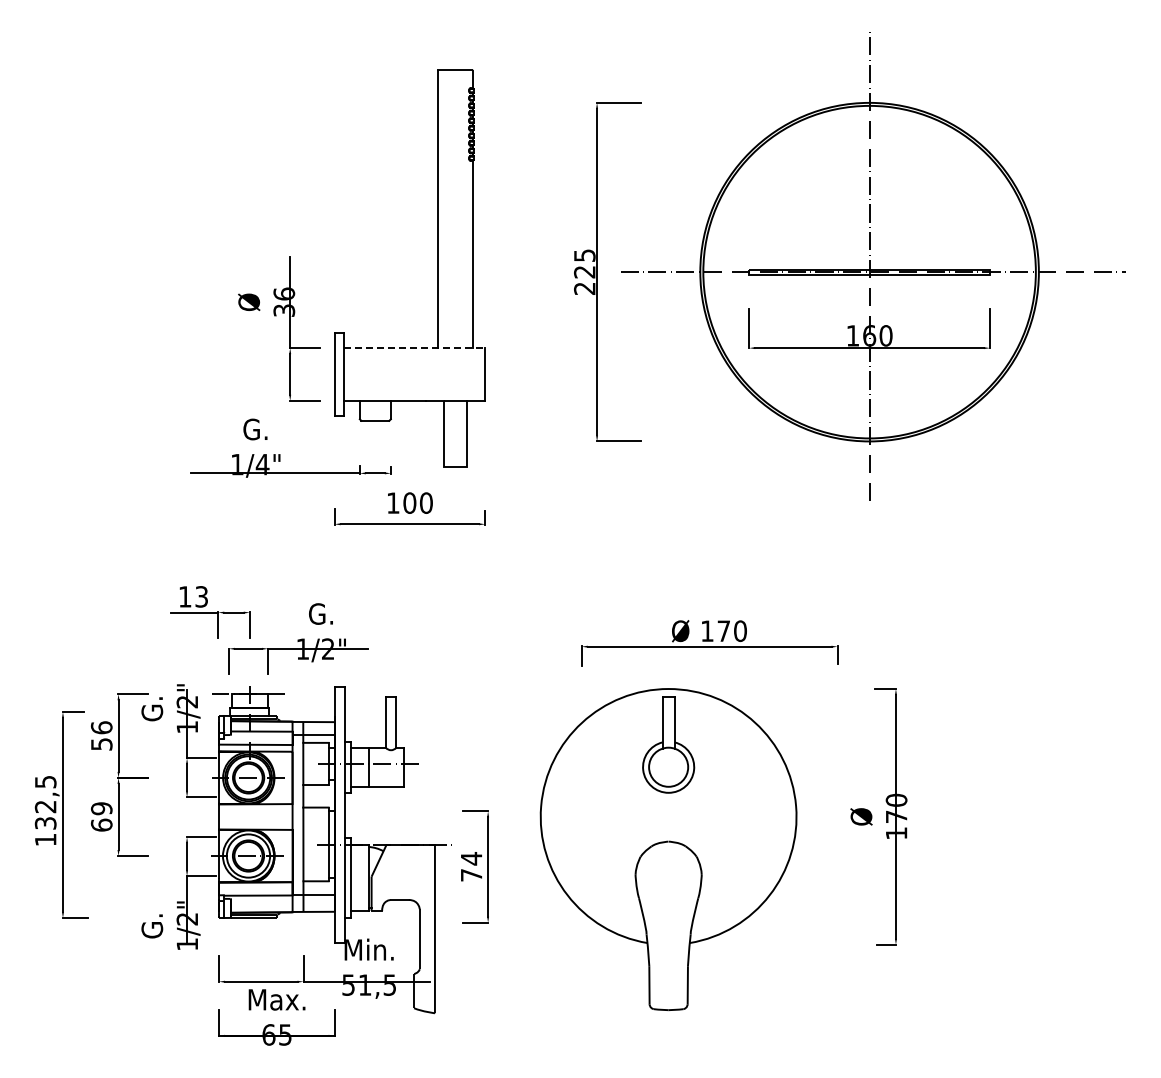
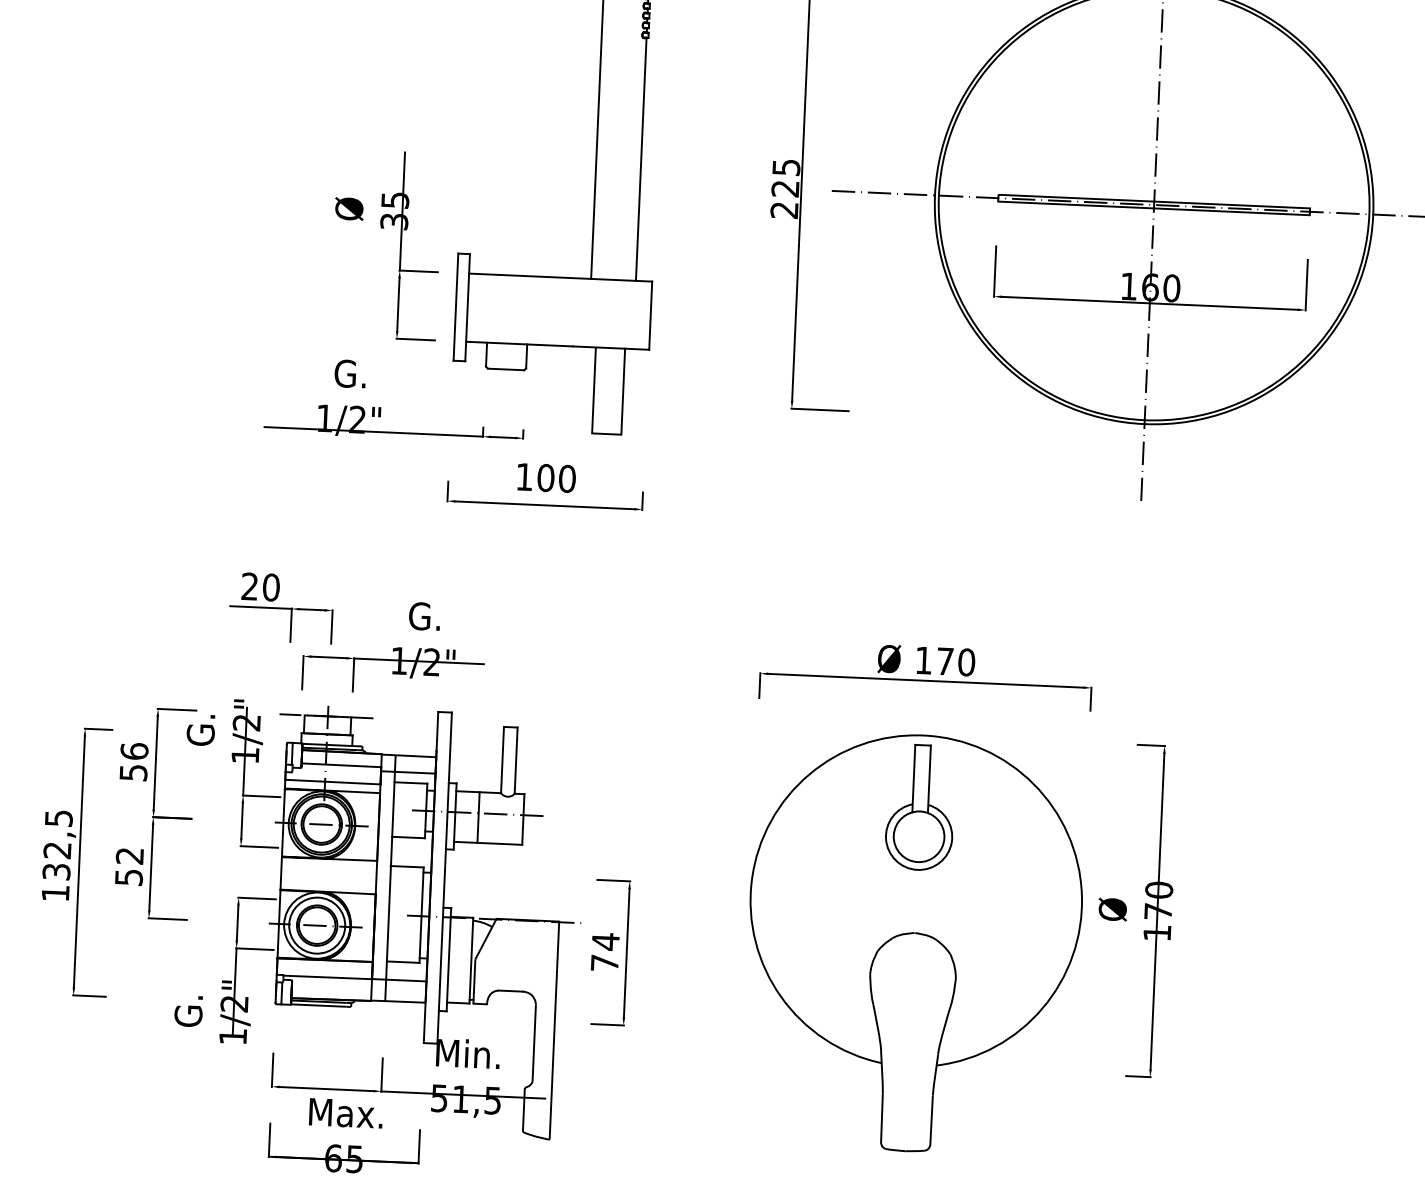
text: (284, 293) -> (395, 199), 36 -> 35
line: (414, 348) -> (560, 278), dashed -> solid
text: (262, 464) -> (357, 419), 1/4" -> 1/2"
text: (193, 596) -> (260, 586), 13 -> 20
text: (101, 816) -> (129, 866), 69 -> 52
part: (668, 849) -> (914, 943), moved

